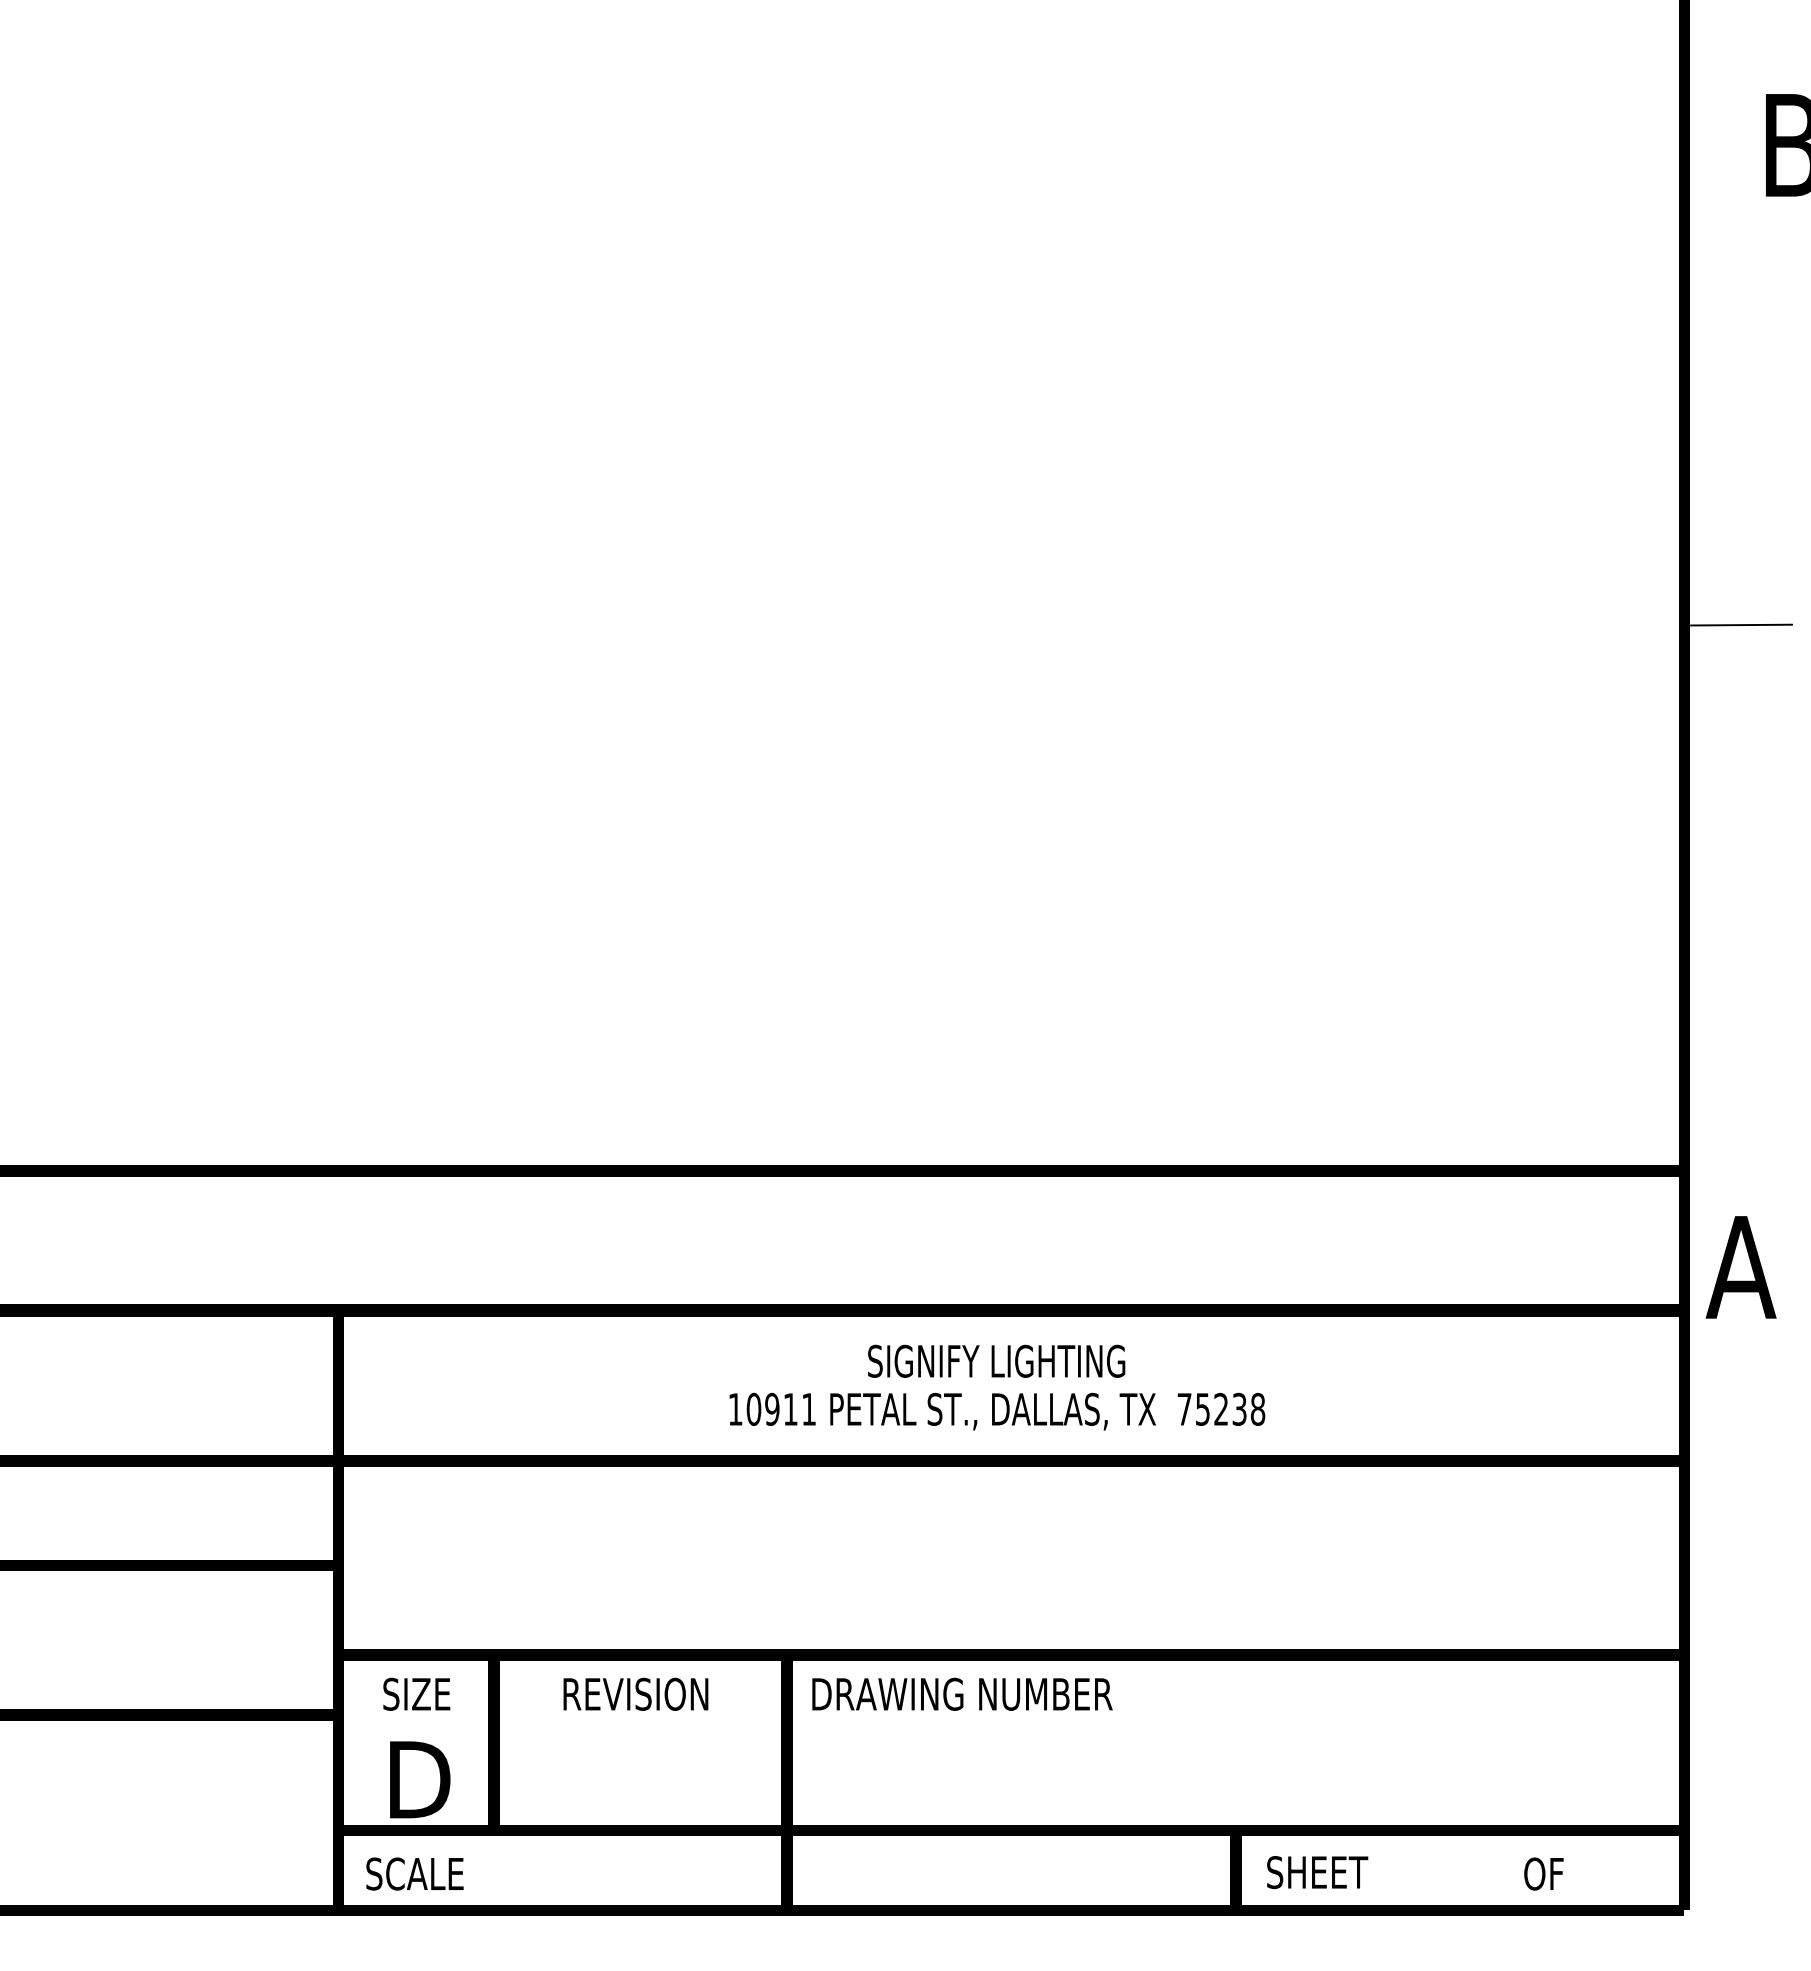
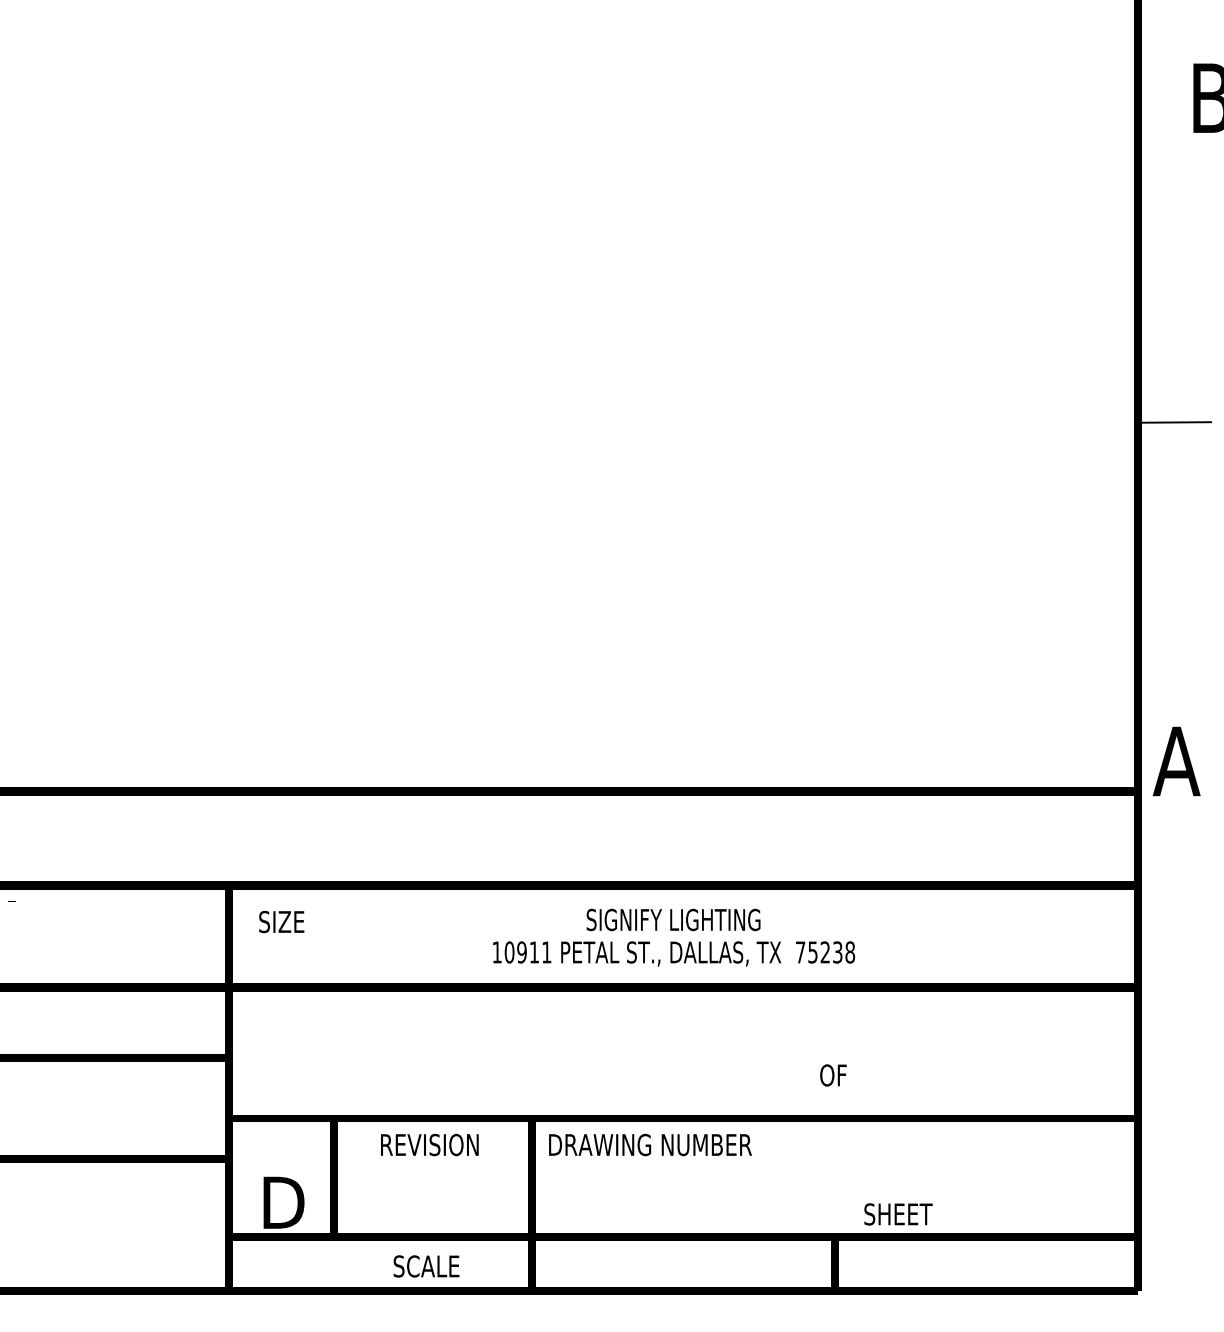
text: (1740, 1267) -> (1176, 761), moved
text: (416, 1693) -> (281, 921), moved
text: (1317, 1872) -> (898, 1214), moved
text: (414, 1874) -> (426, 1266), moved
text: (1544, 1874) -> (833, 1075), moved

